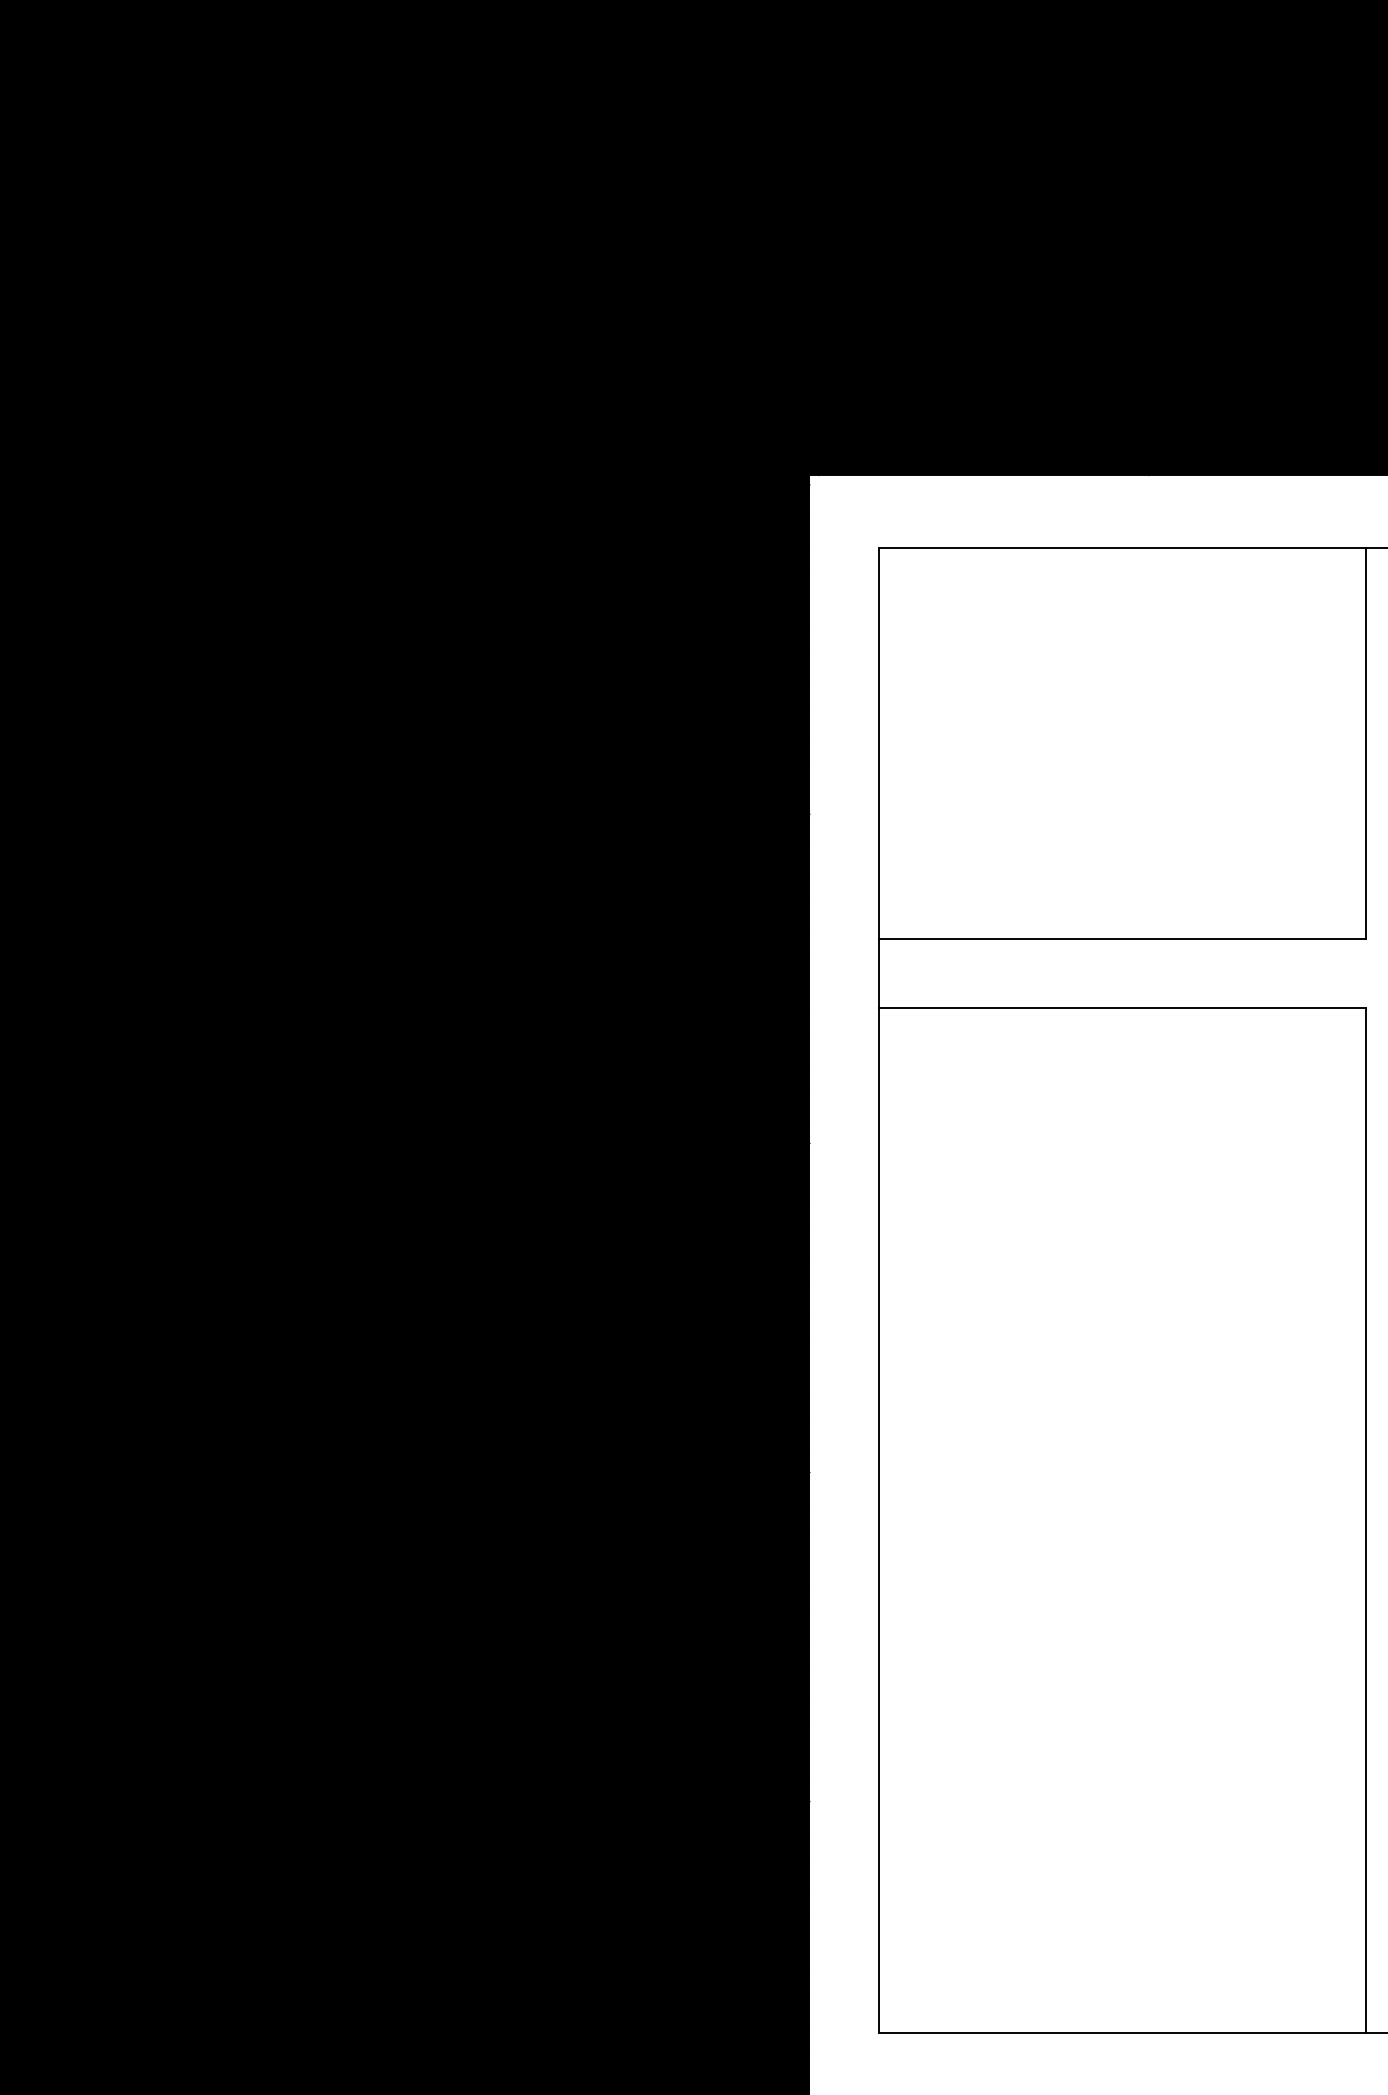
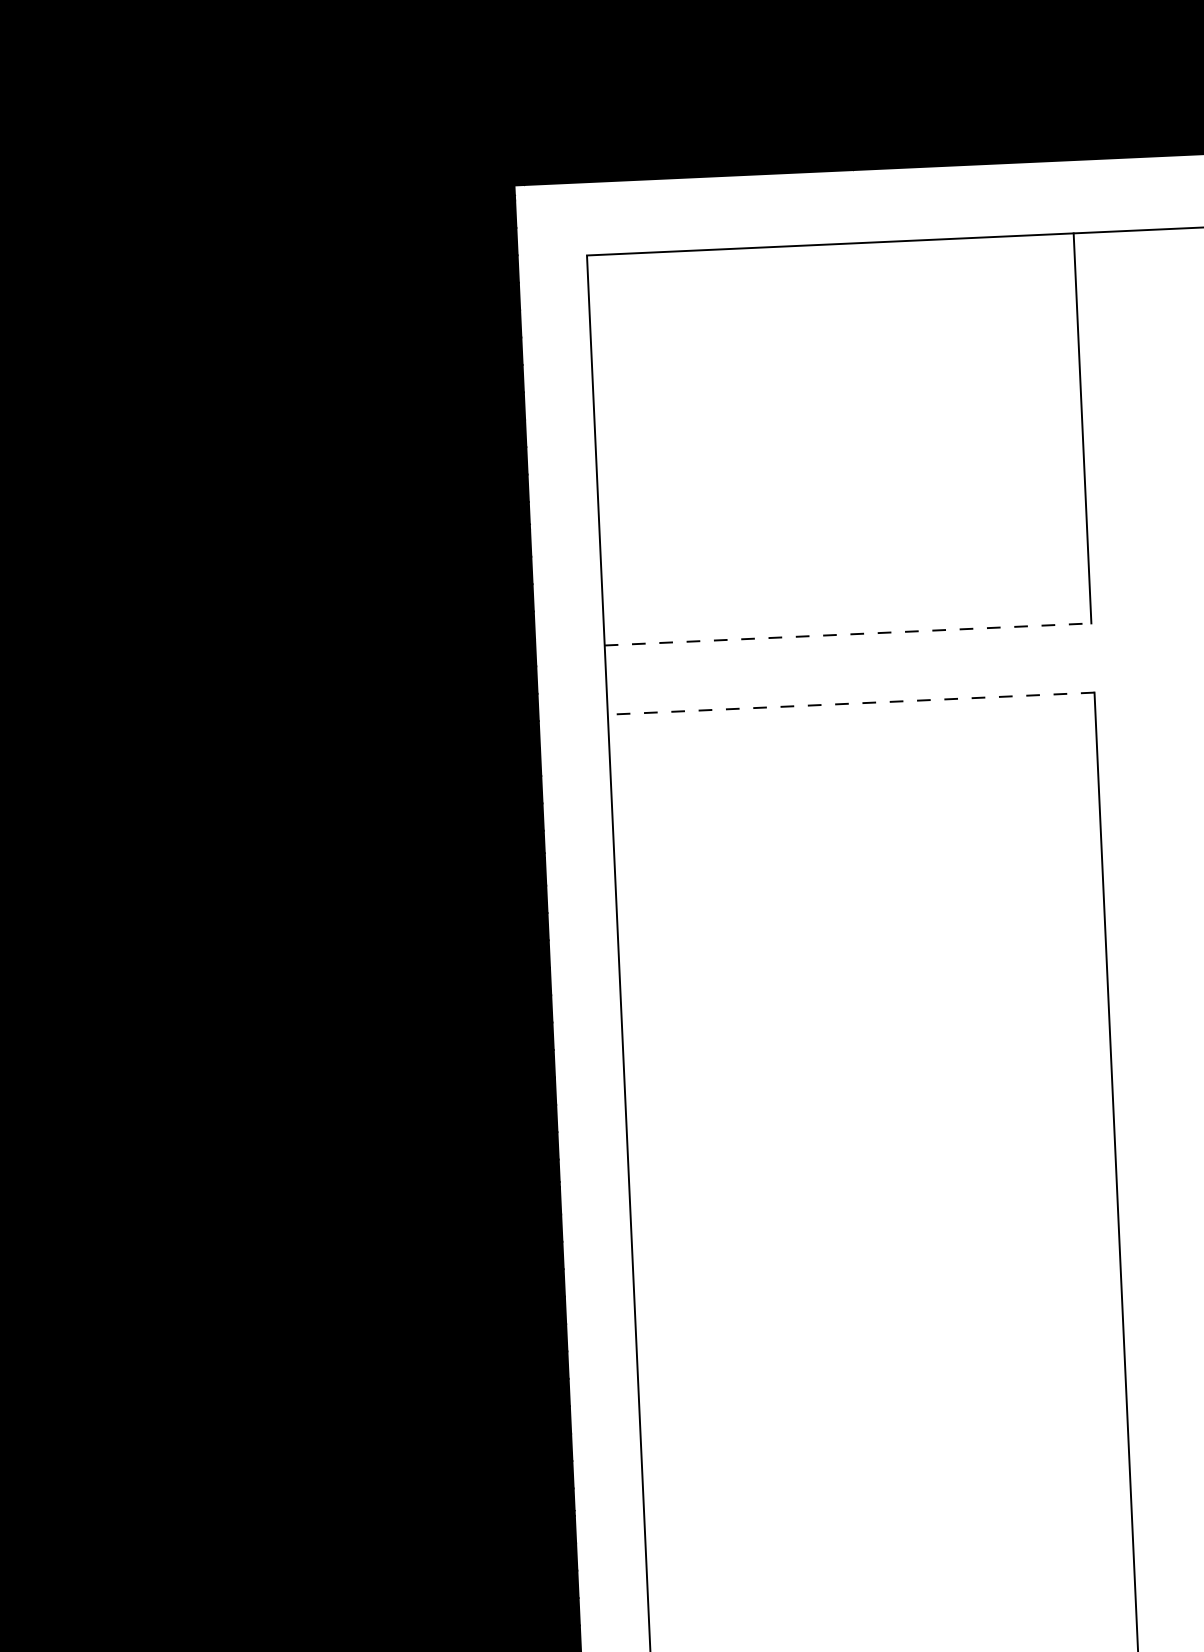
line: (1122, 938) -> (848, 634), solid -> dashed
line: (1122, 1007) -> (851, 703), solid -> dashed

